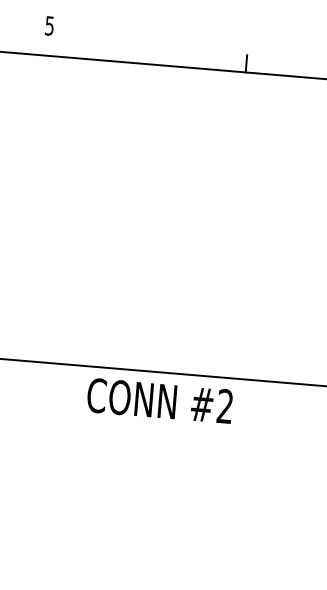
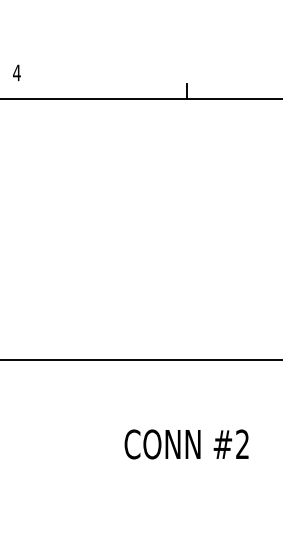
text: (49, 25) -> (16, 72), 5 -> 4
text: (159, 401) -> (186, 444), moved

